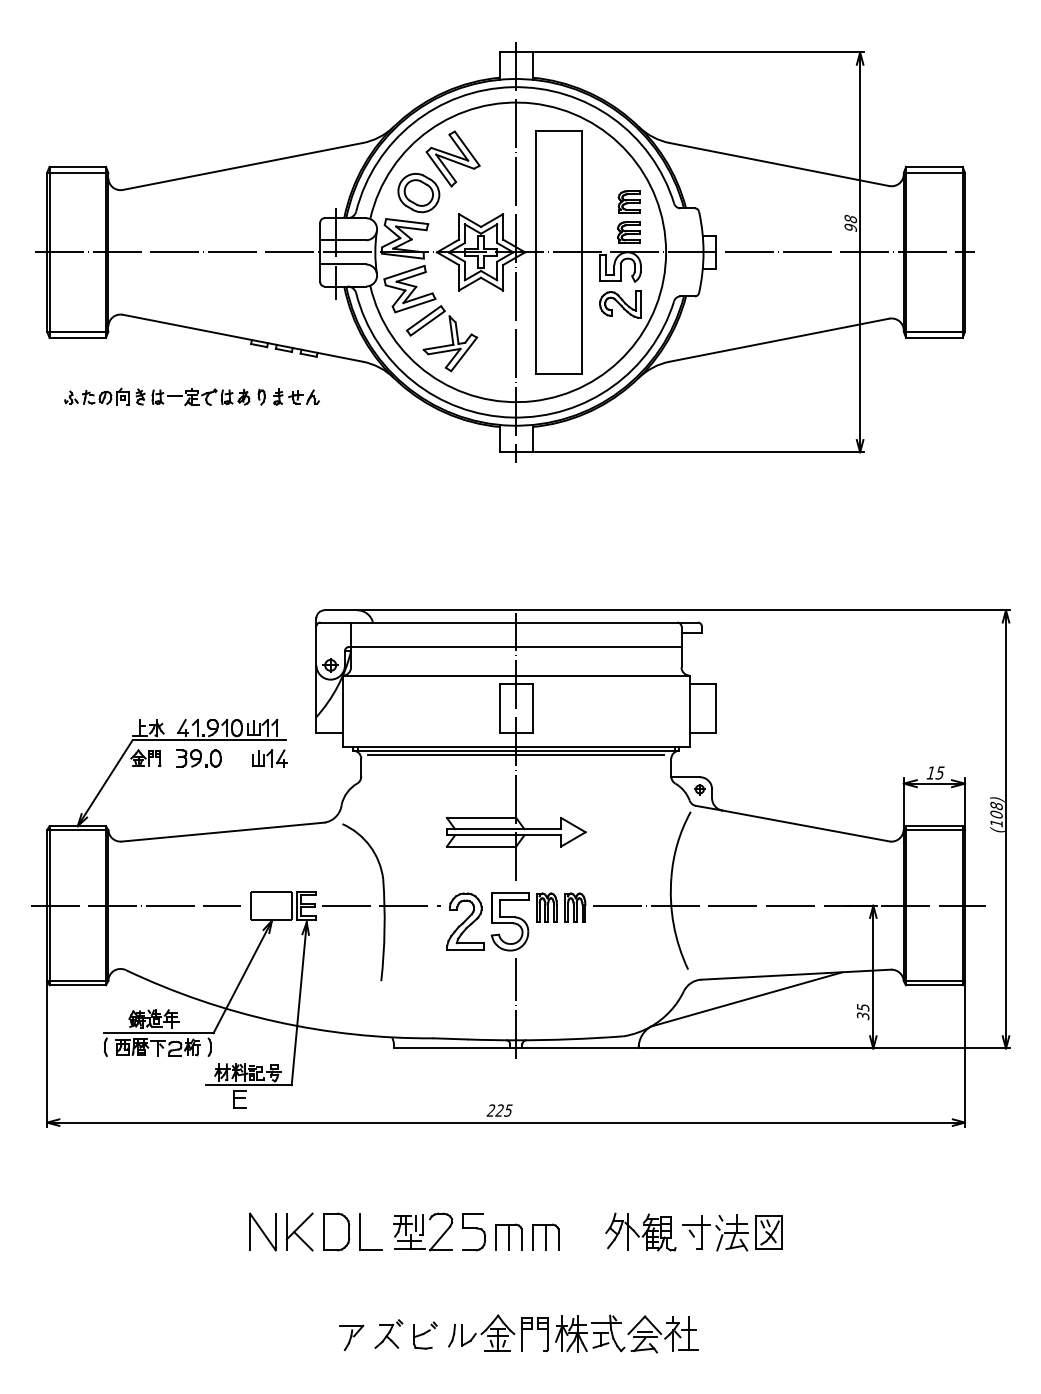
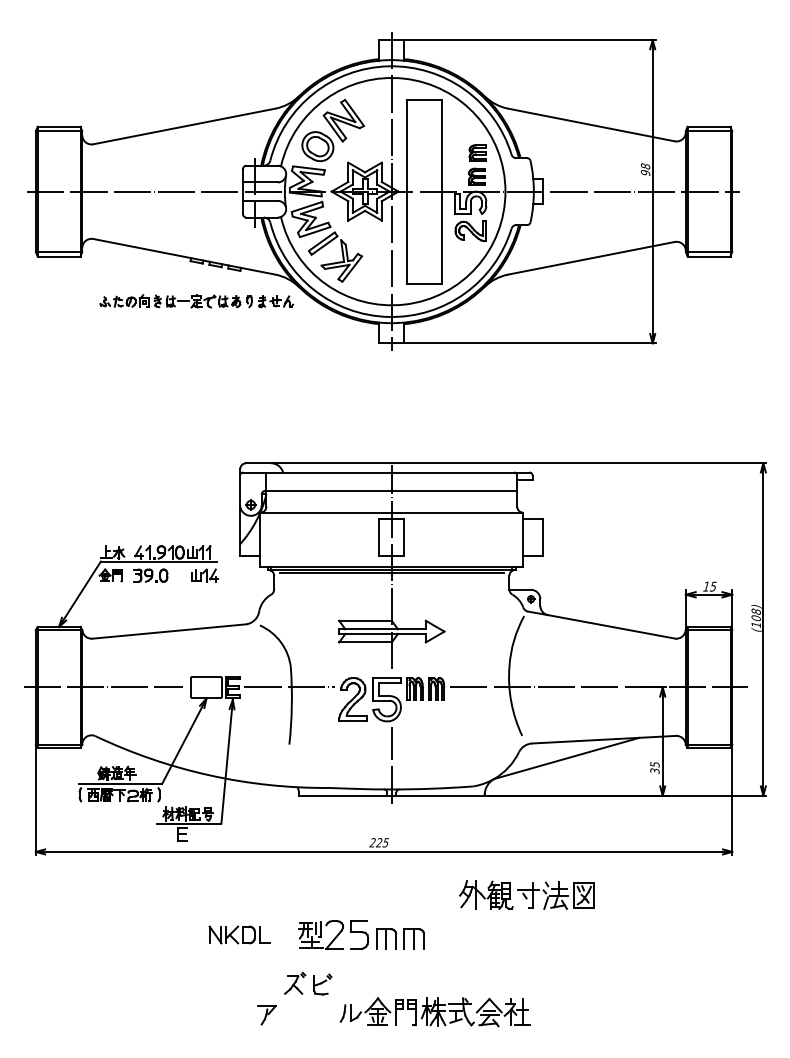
part: (191, 397) -> (196, 301), moved
part: (315, 1231) -> (239, 934), size x0.6
part: (693, 1231) -> (526, 894), moved
part: (406, 1334) -> (308, 983), moved

